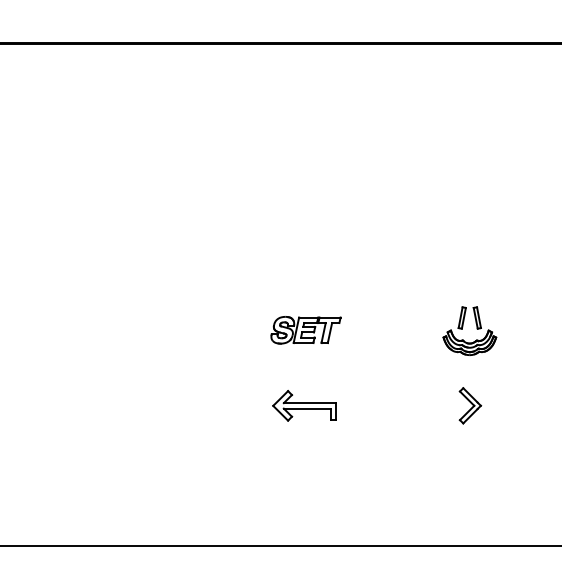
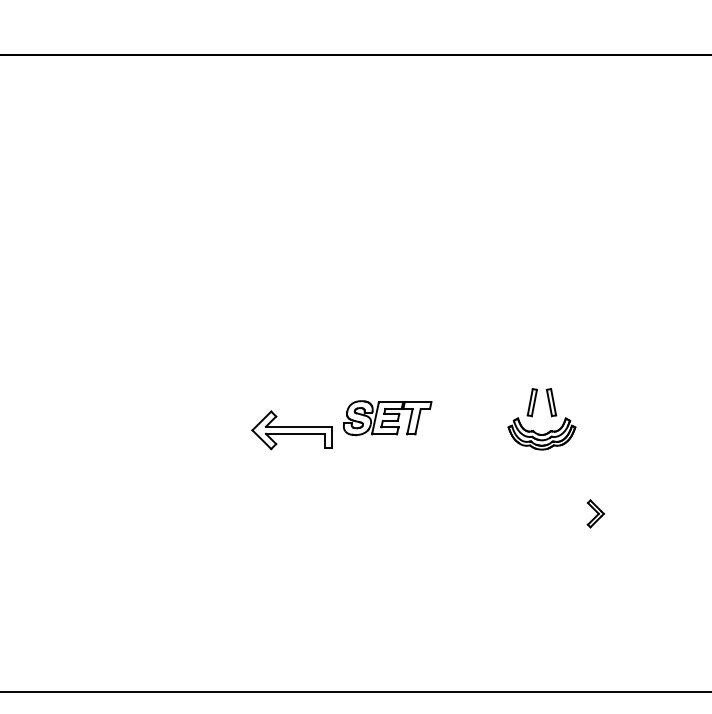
part: (462, 329) -> (532, 417), moved
part: (304, 405) -> (292, 429), moved
part: (470, 405) -> (595, 513), size x0.6

